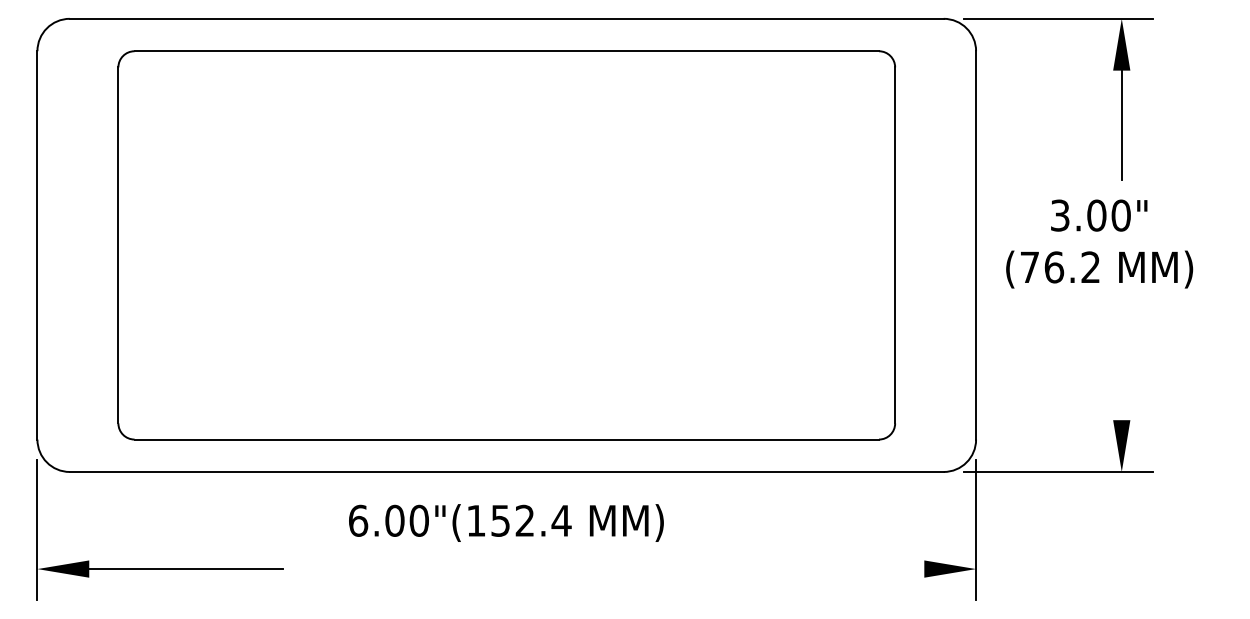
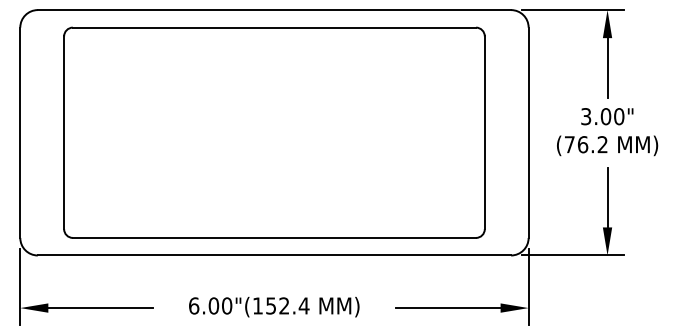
text: (1099, 244) -> (607, 132), moved
line: (1121, 364) -> (607, 197), added
text: (506, 521) -> (274, 306), moved
line: (826, 569) -> (447, 308), added

